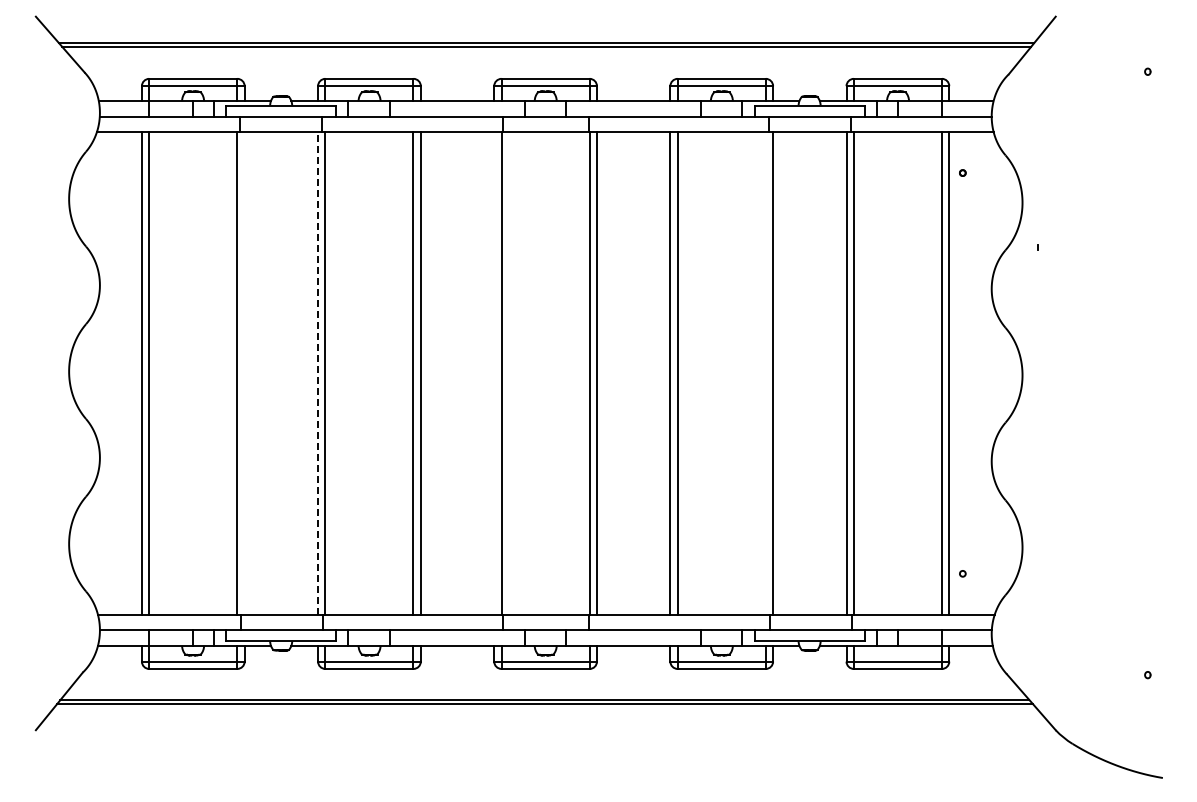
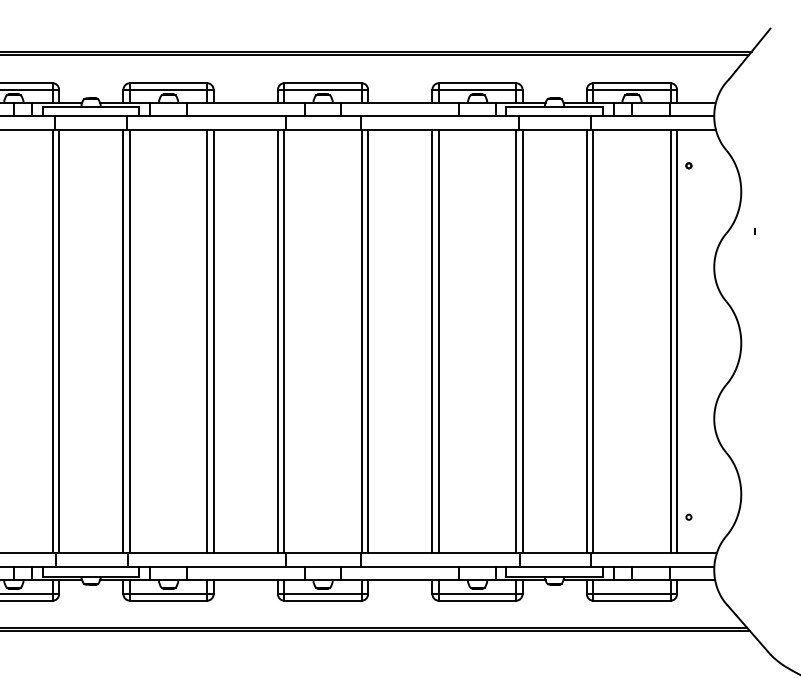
line: (244, 372) -> (58, 340), added
line: (318, 372) -> (123, 340), dashed -> solid
line: (494, 372) -> (278, 340), added
line: (765, 372) -> (515, 340), added

